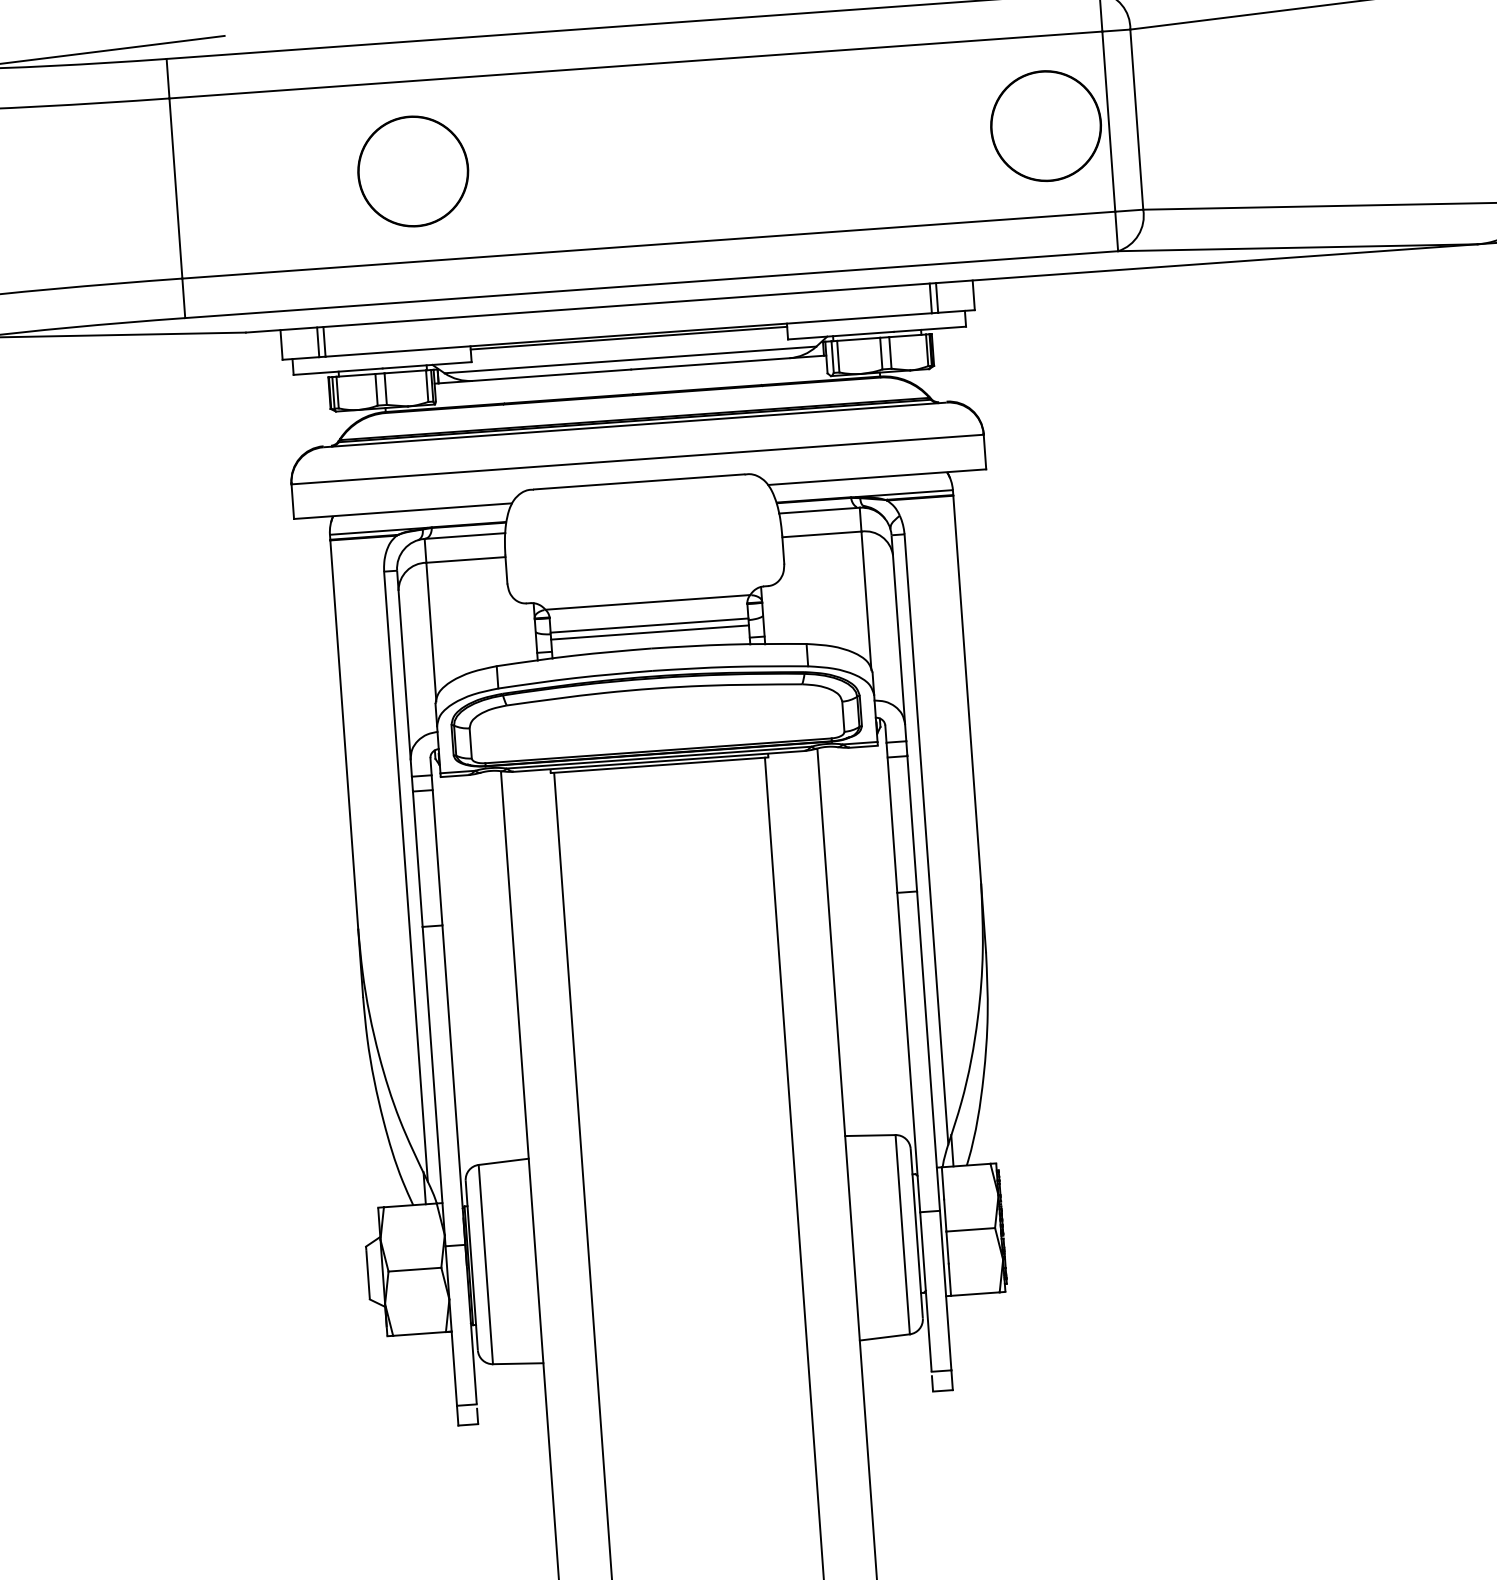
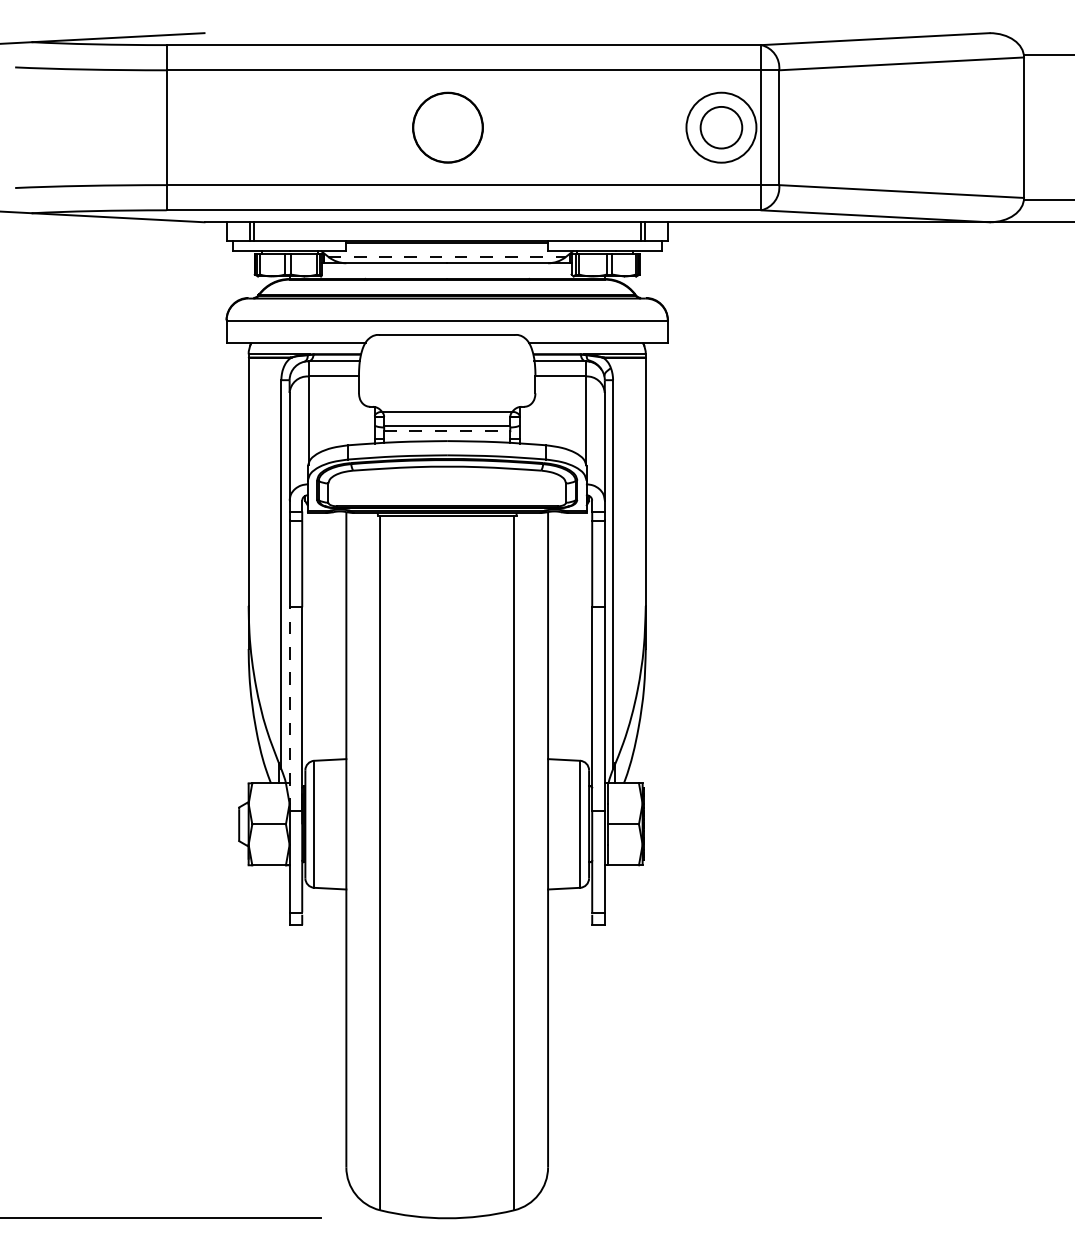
circle: (1046, 125) -> (721, 127), size x0.6
part: (412, 171) -> (447, 127), moved
line: (630, 360) -> (447, 257), solid -> dashed
line: (650, 631) -> (447, 430), solid -> dashed
line: (433, 1087) -> (289, 709), solid -> dashed

